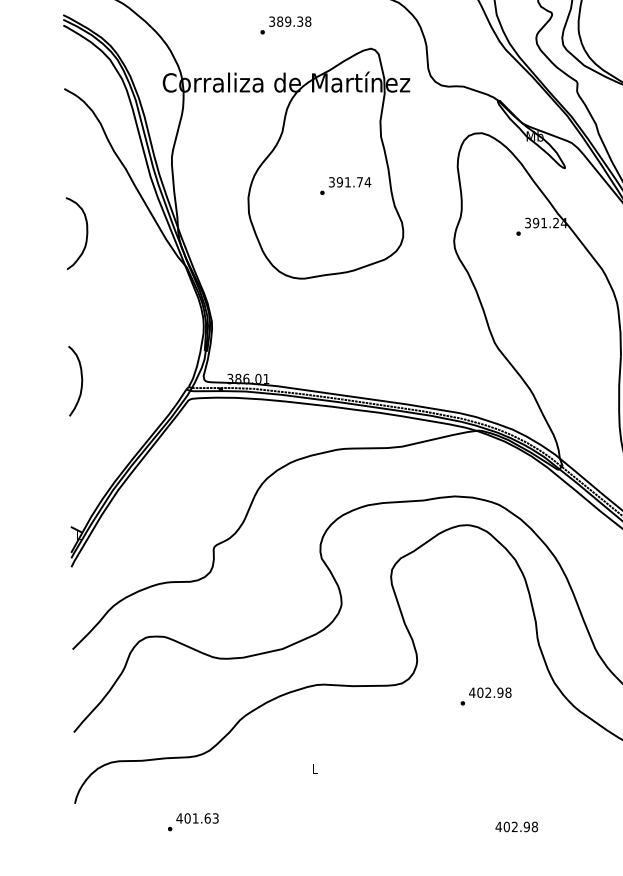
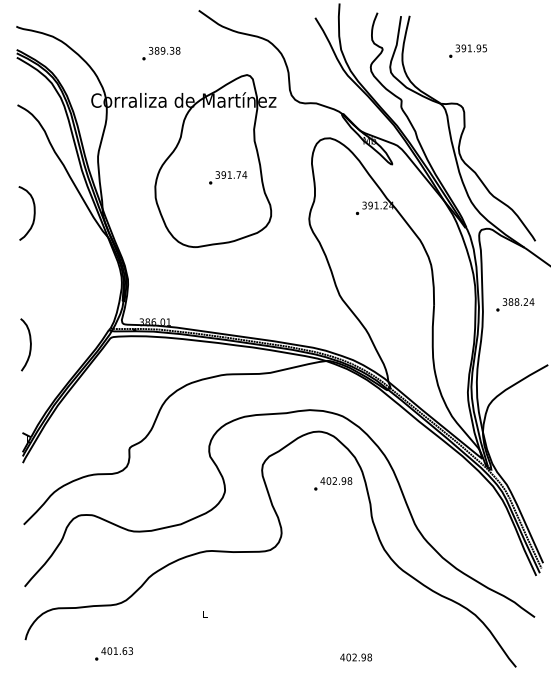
text: (286, 25) -> (161, 53), moved
curve: (80, 378) -> (29, 342), moved
text: (486, 696) -> (333, 483), moved

